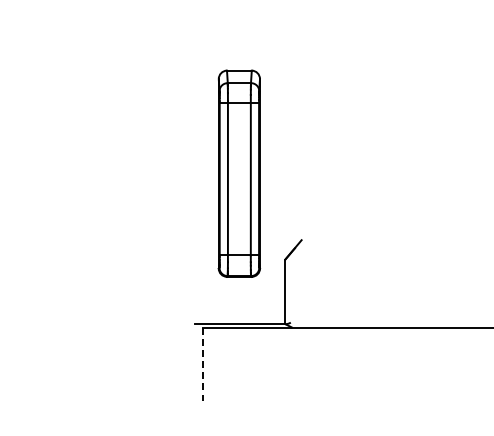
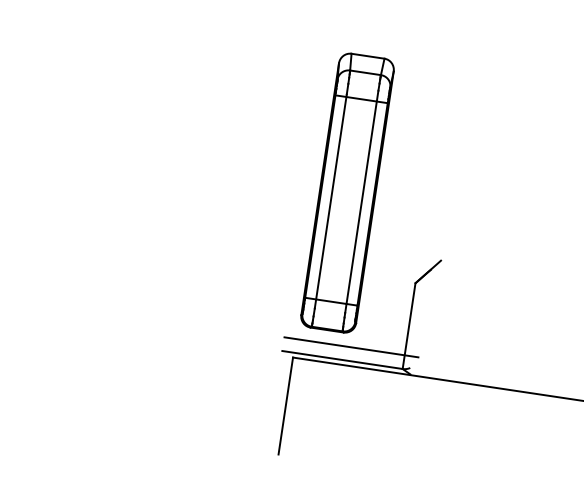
part: (239, 173) -> (347, 192), moved
line: (244, 313) -> (350, 346), added
line: (203, 364) -> (285, 406), dashed -> solid

